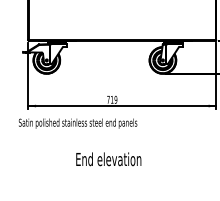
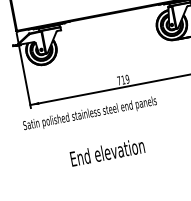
text: (108, 159) -> (107, 152), moved

